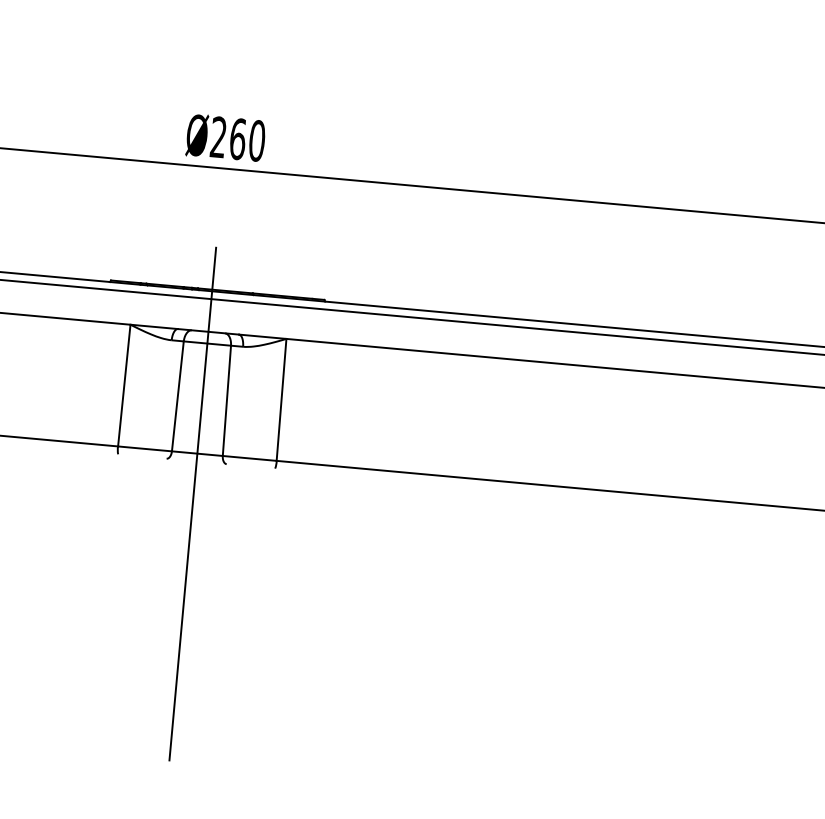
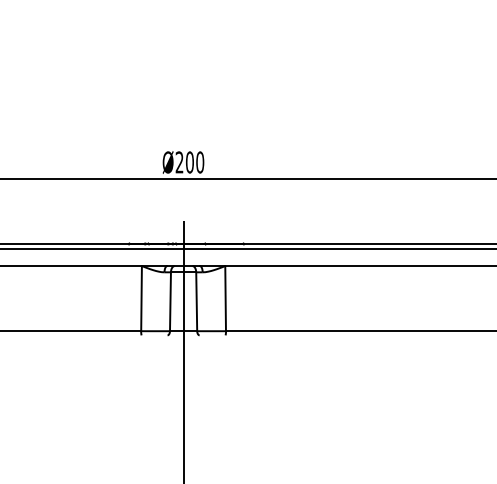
text: (237, 139) -> (189, 162), Ø260 -> Ø200

